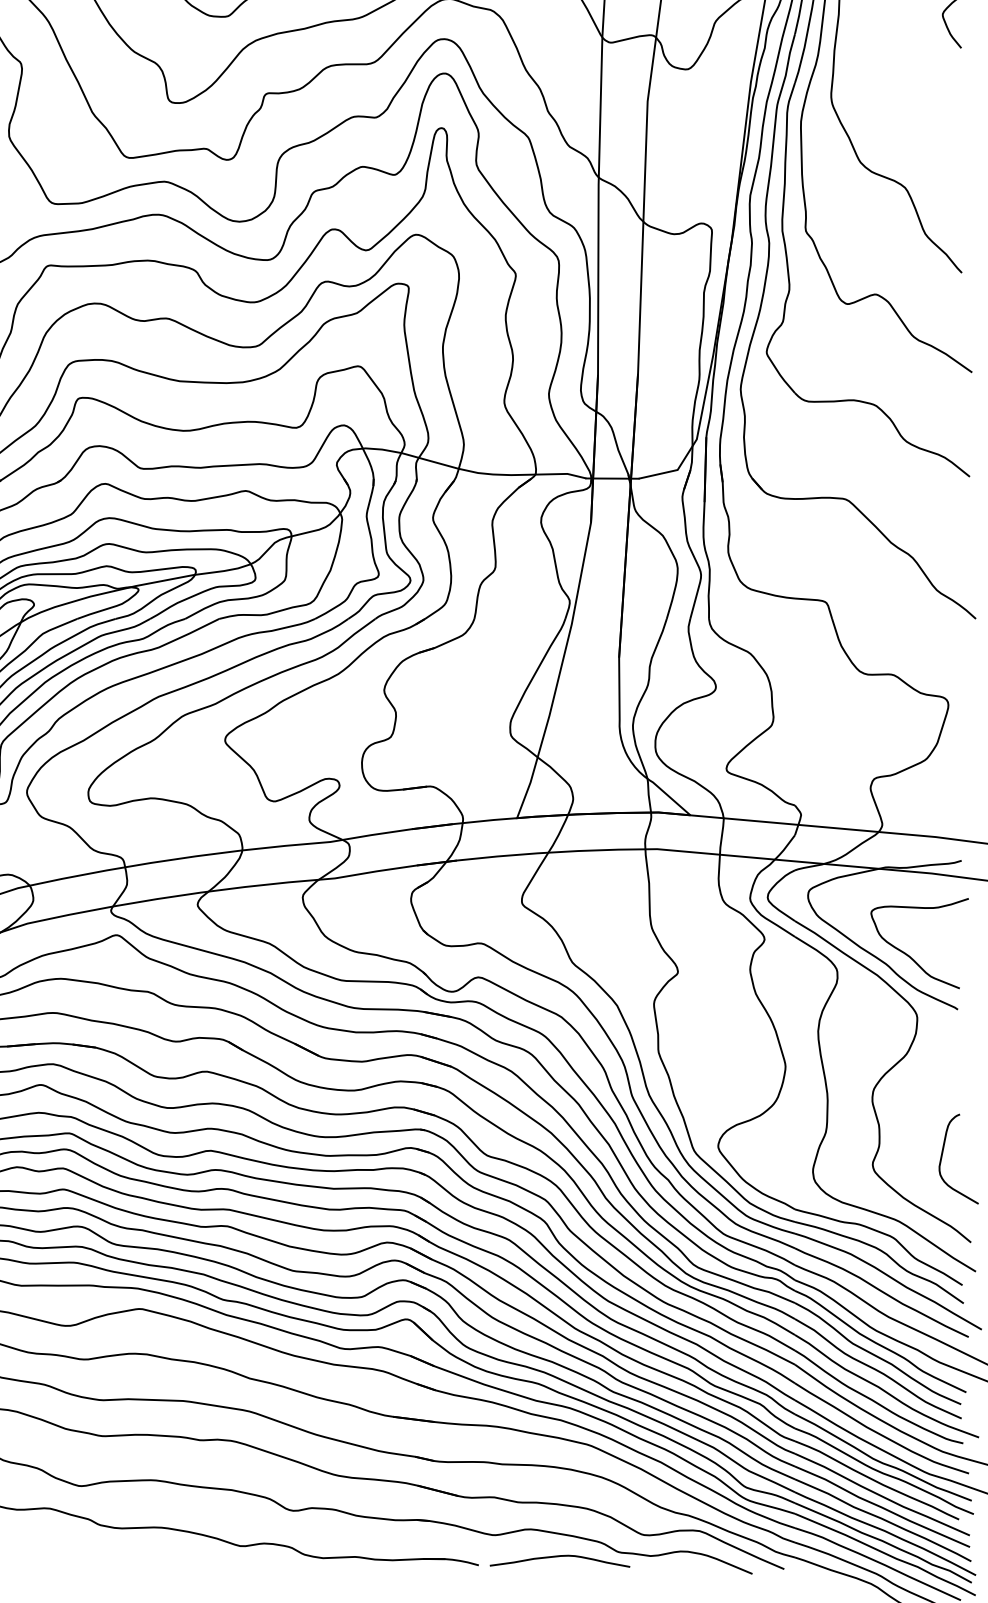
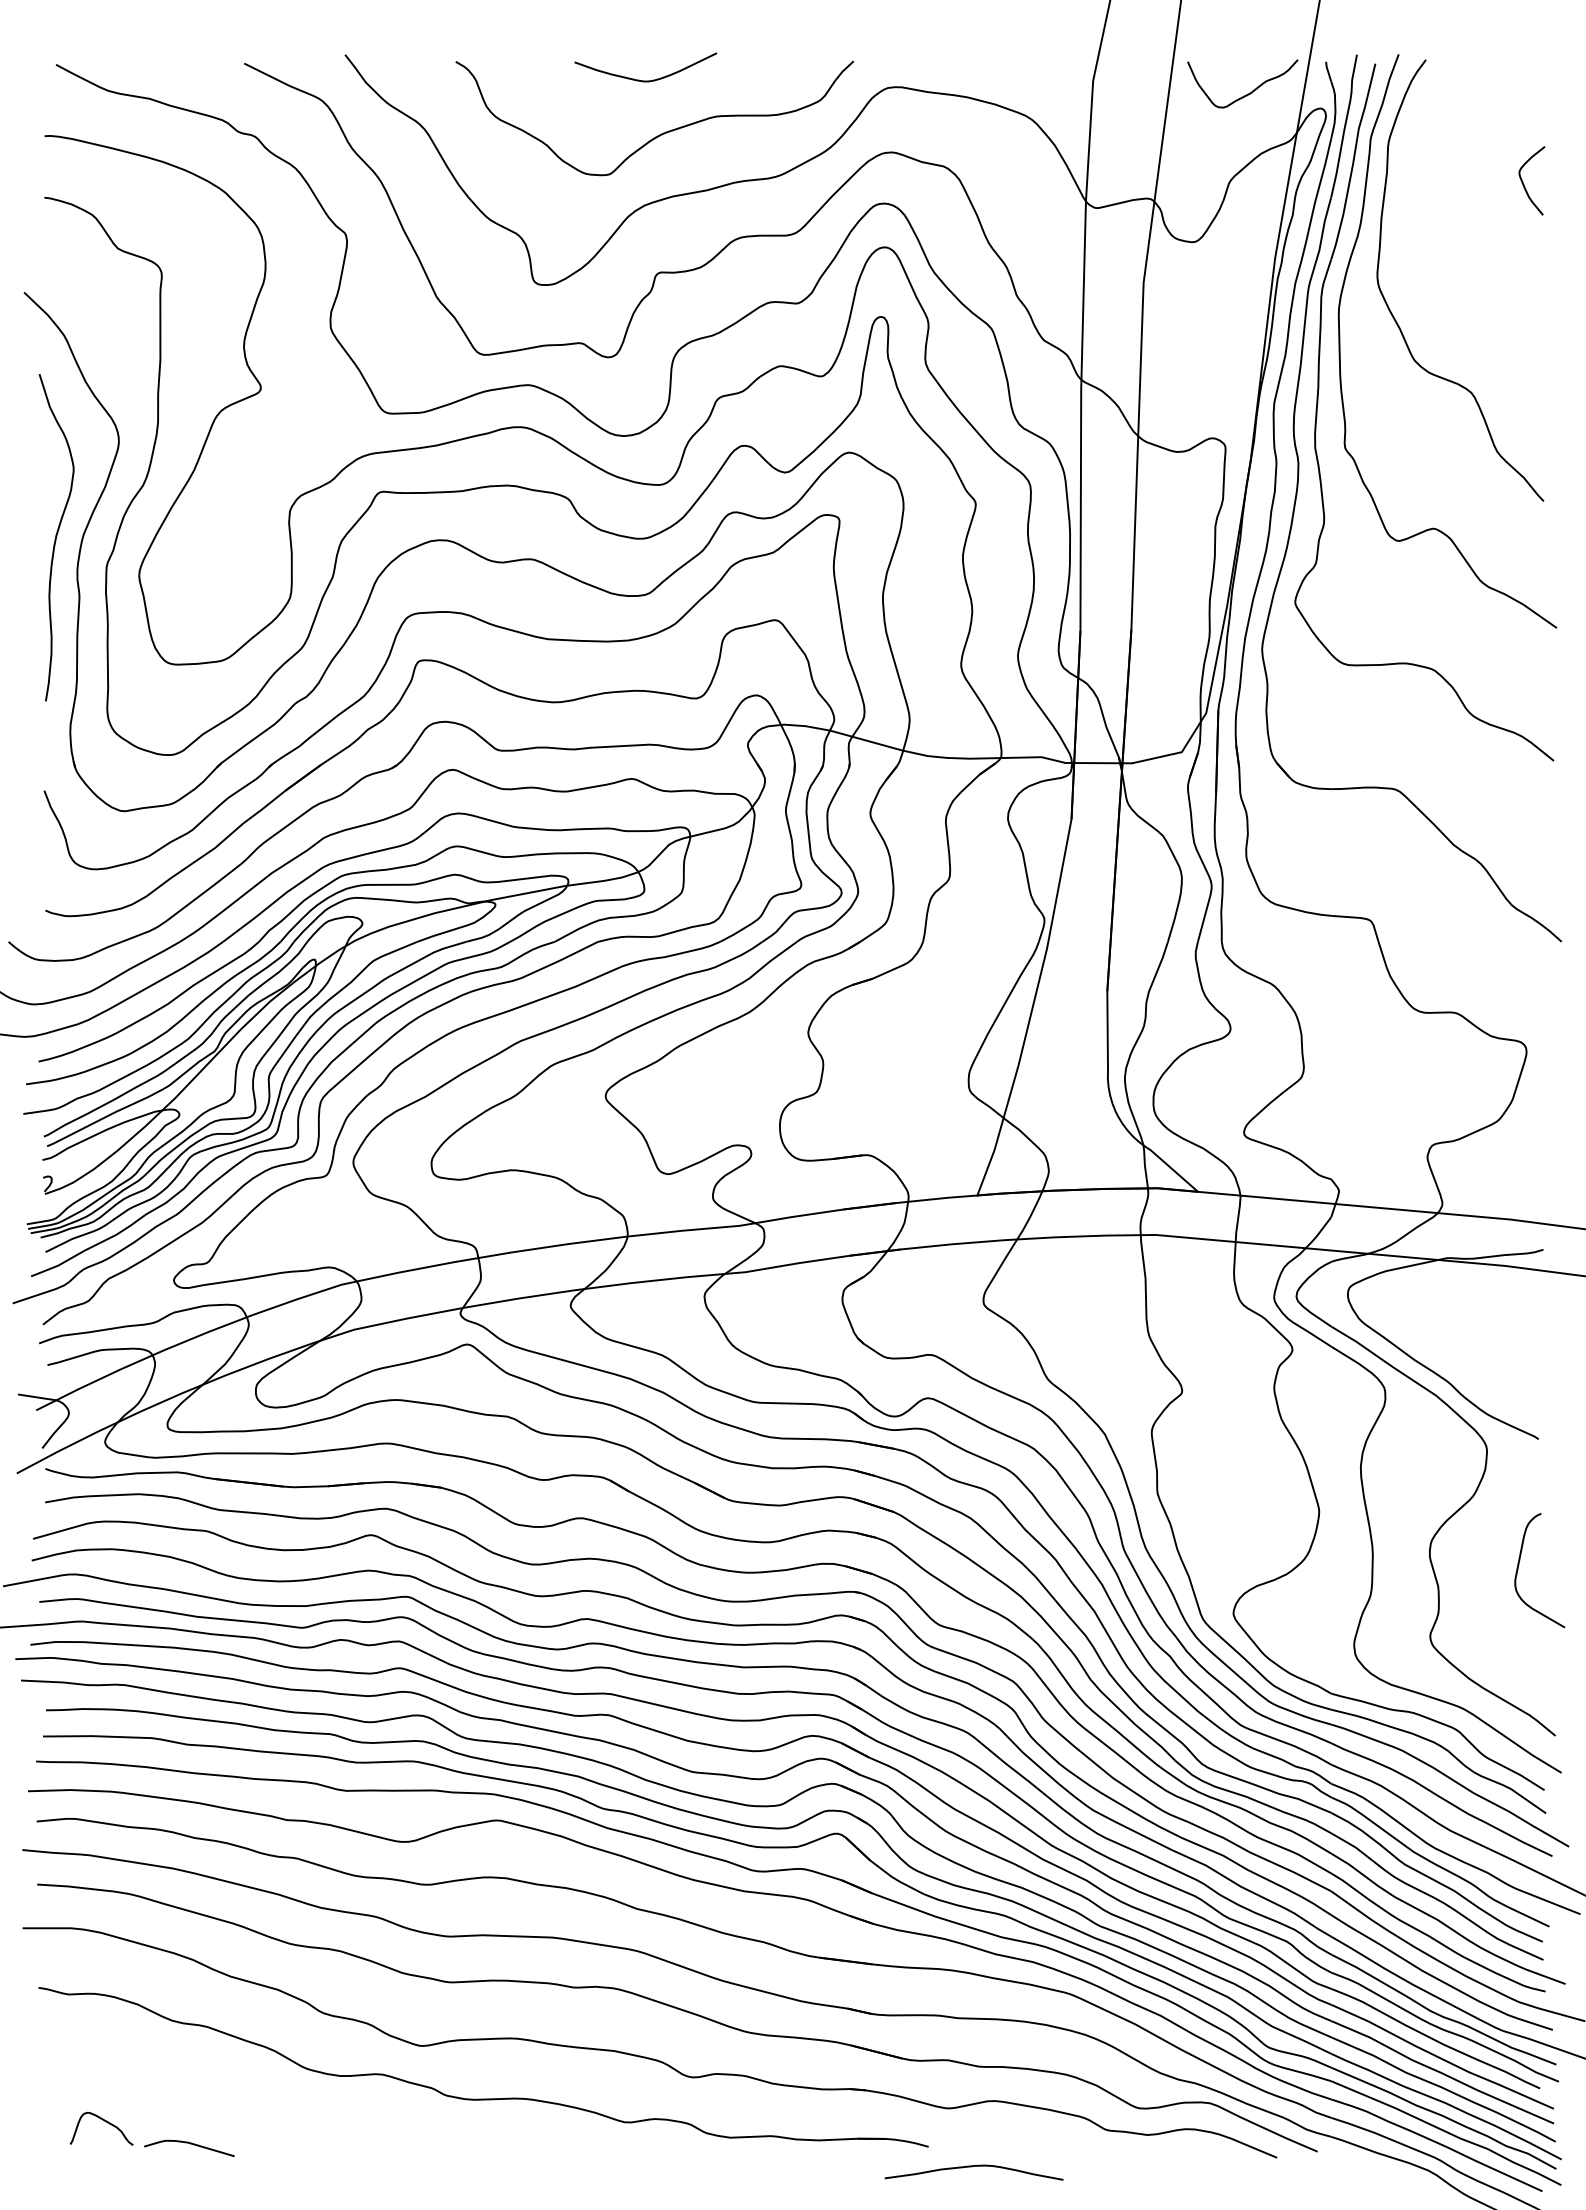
curve: (910, 956) -> (1478, 1371), removed
curve: (942, 1155) -> (1519, 1565), moved
curve: (558, 1557) -> (972, 2167), moved

